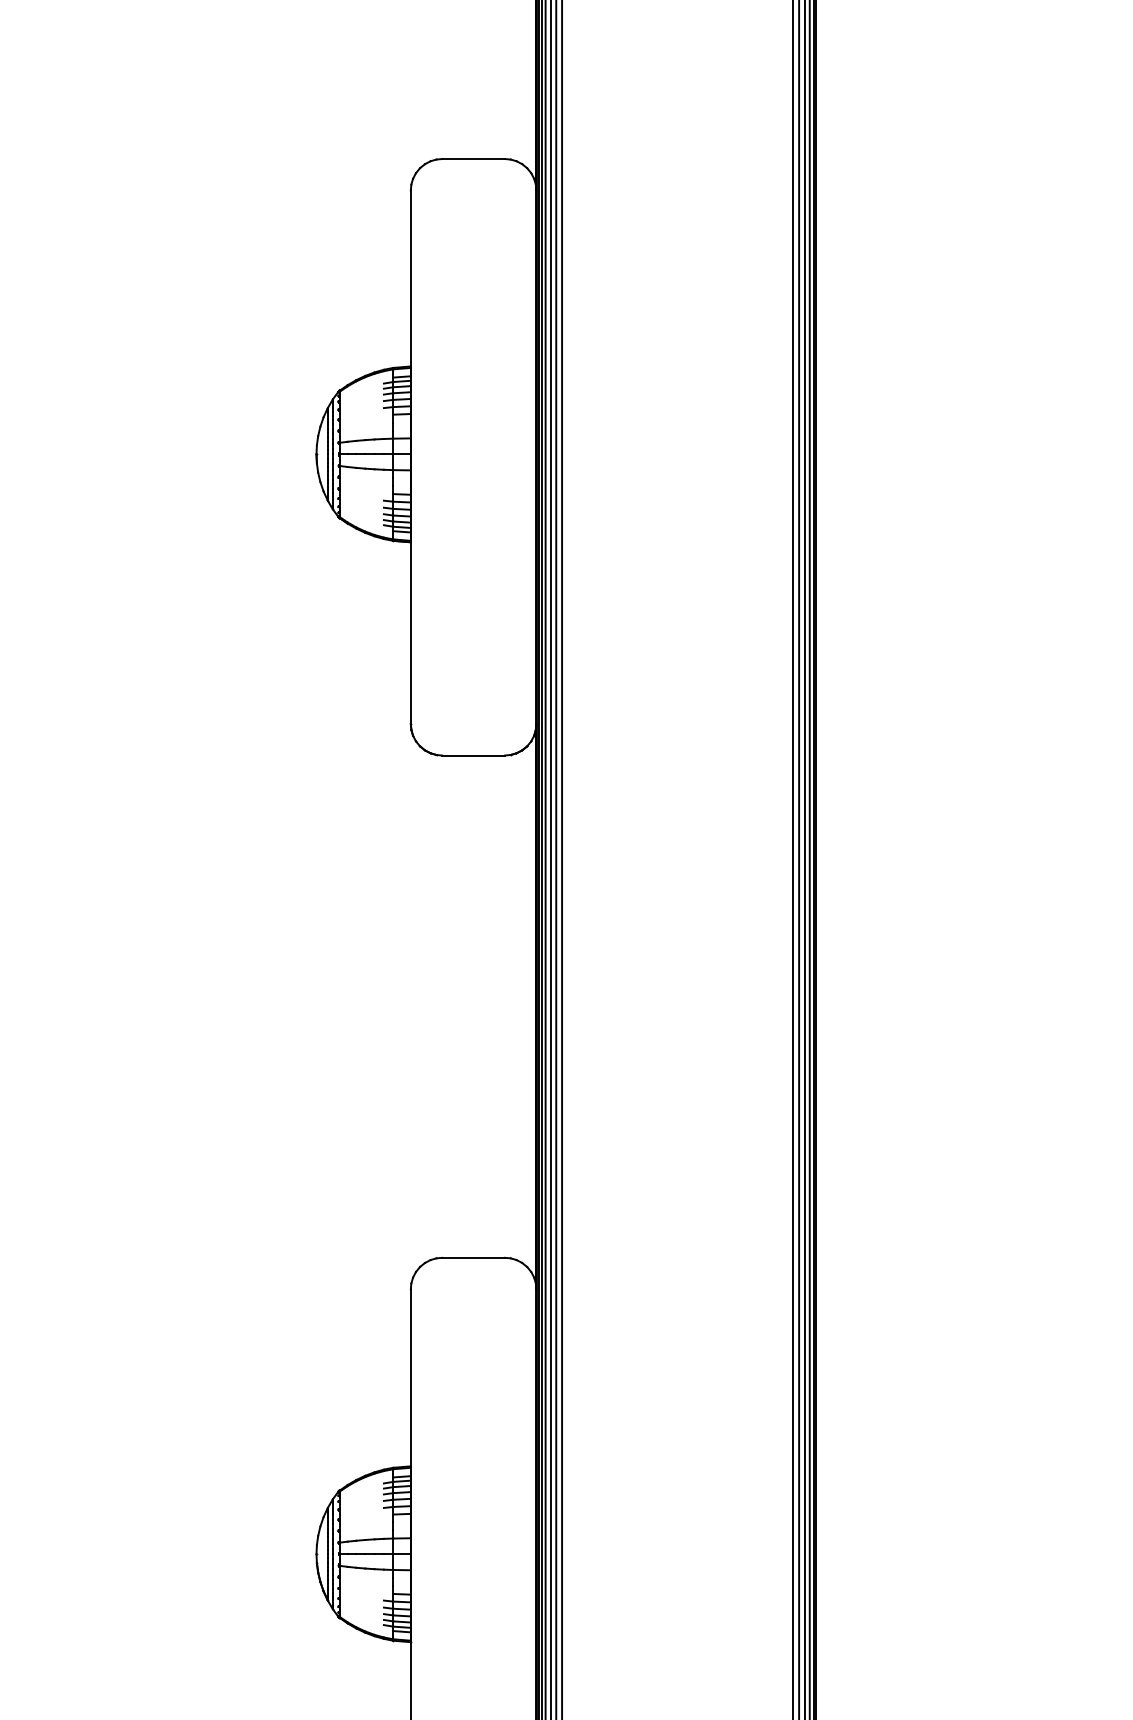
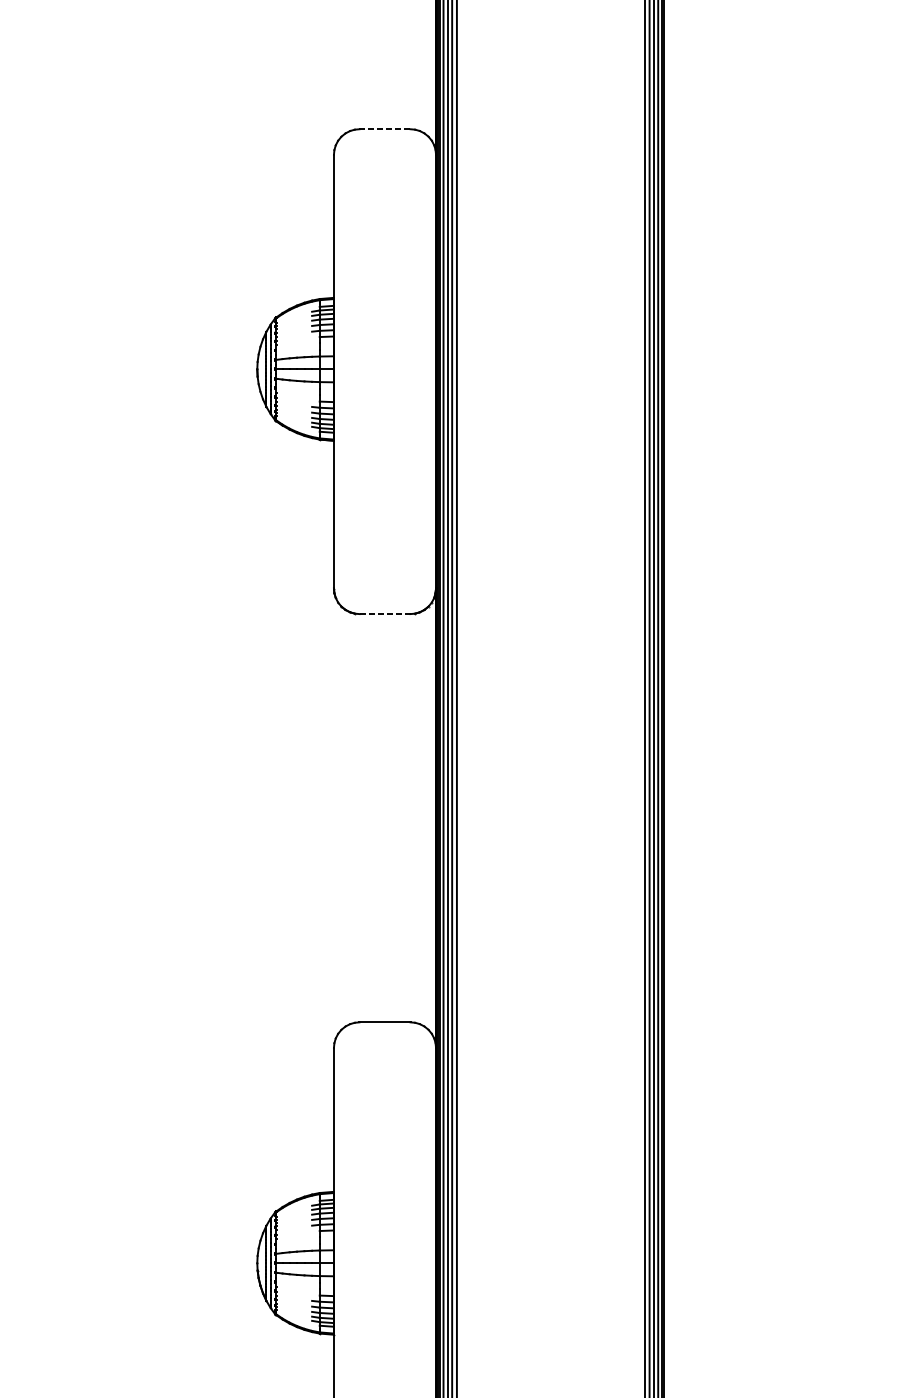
line: (474, 159) -> (385, 129), solid -> dashed
line: (473, 755) -> (384, 614), solid -> dashed

